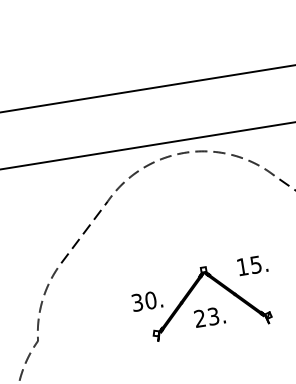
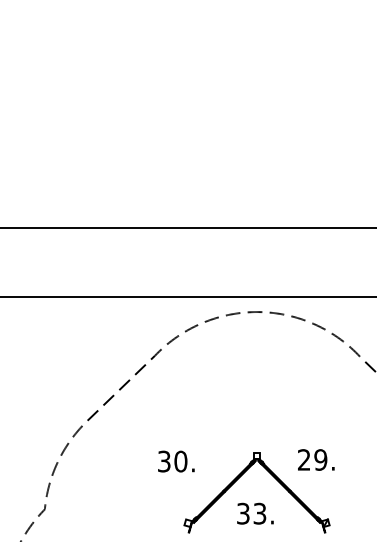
text: (249, 265) -> (312, 459), 15. -> 29.
text: (147, 301) -> (176, 461), moved
text: (200, 318) -> (243, 513), 23. -> 33.

